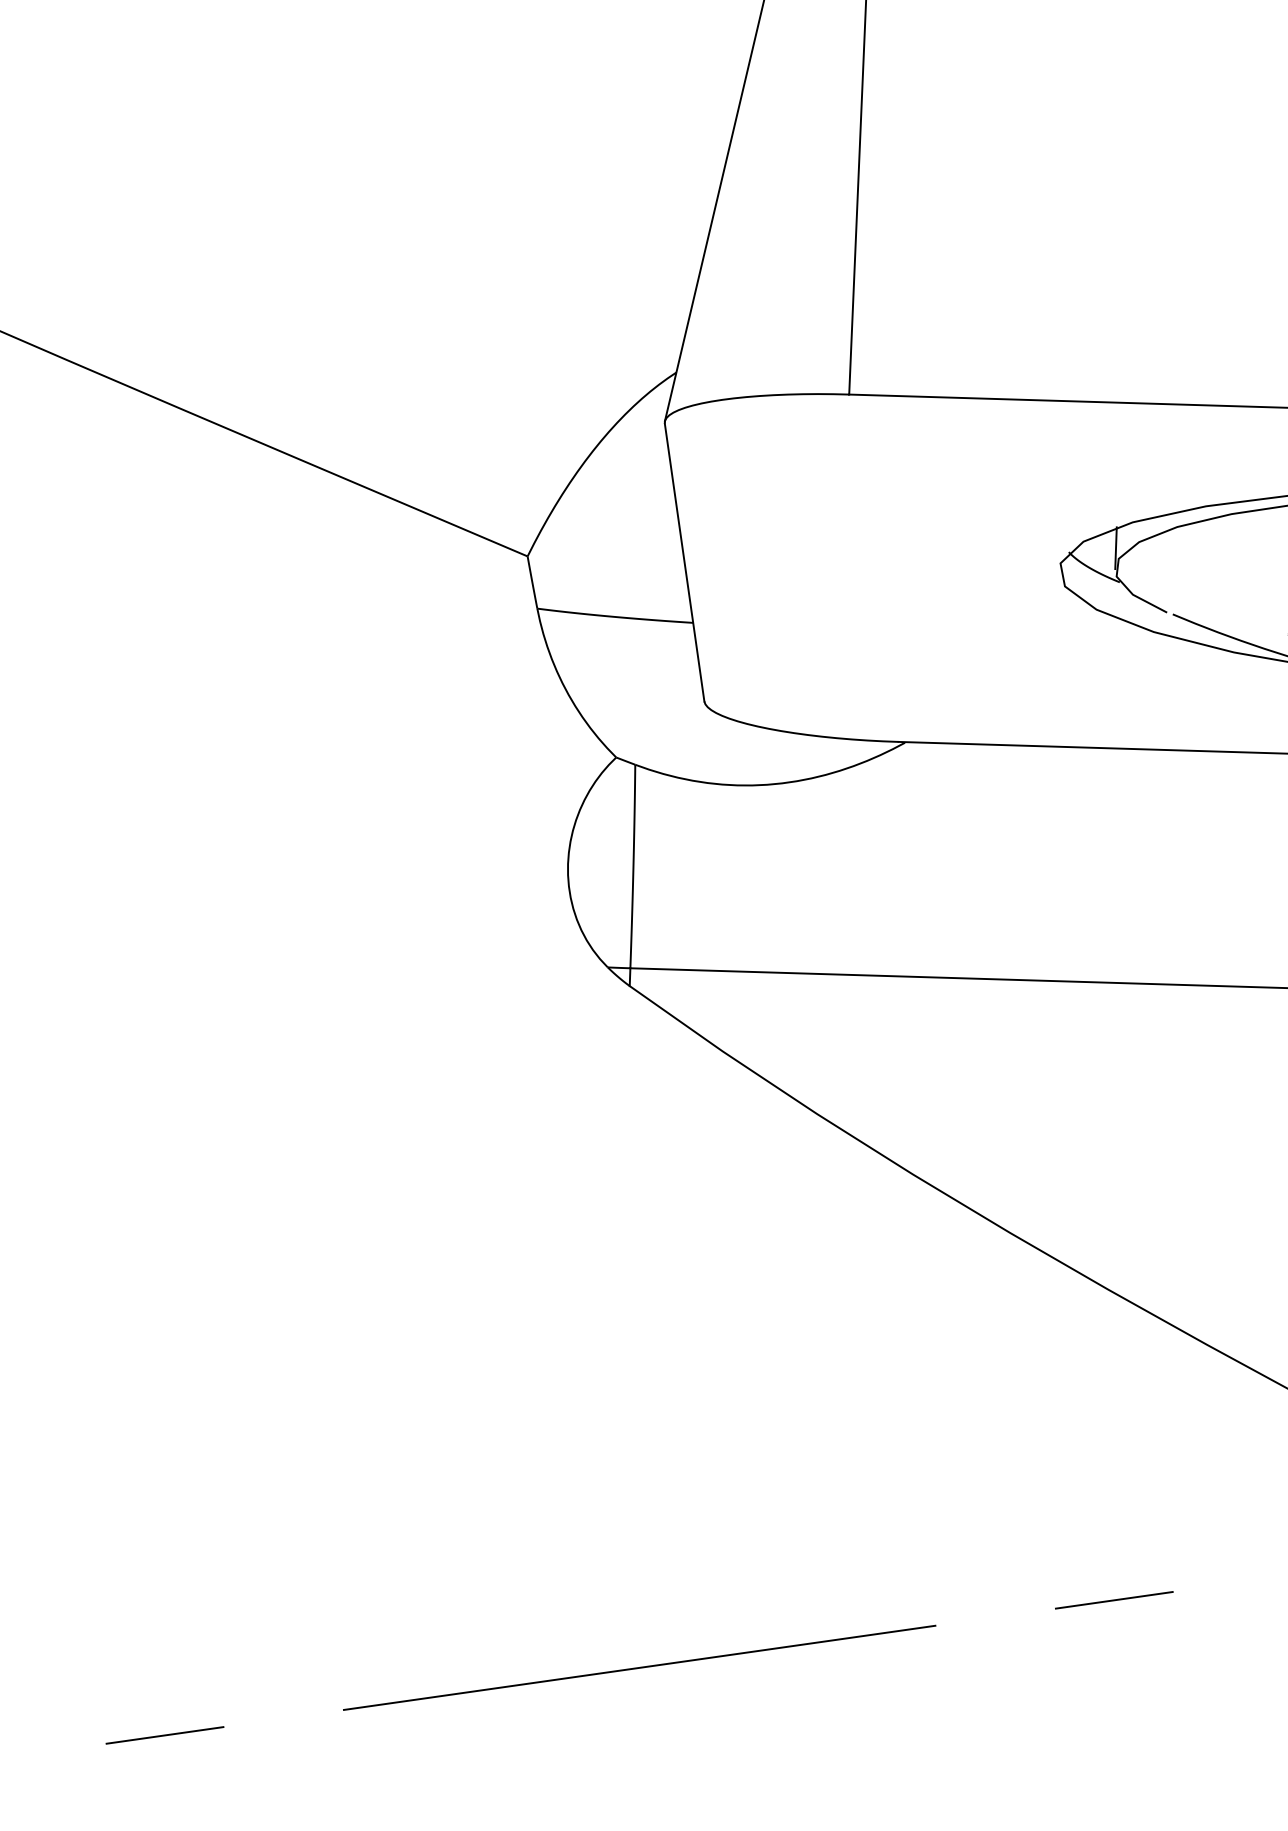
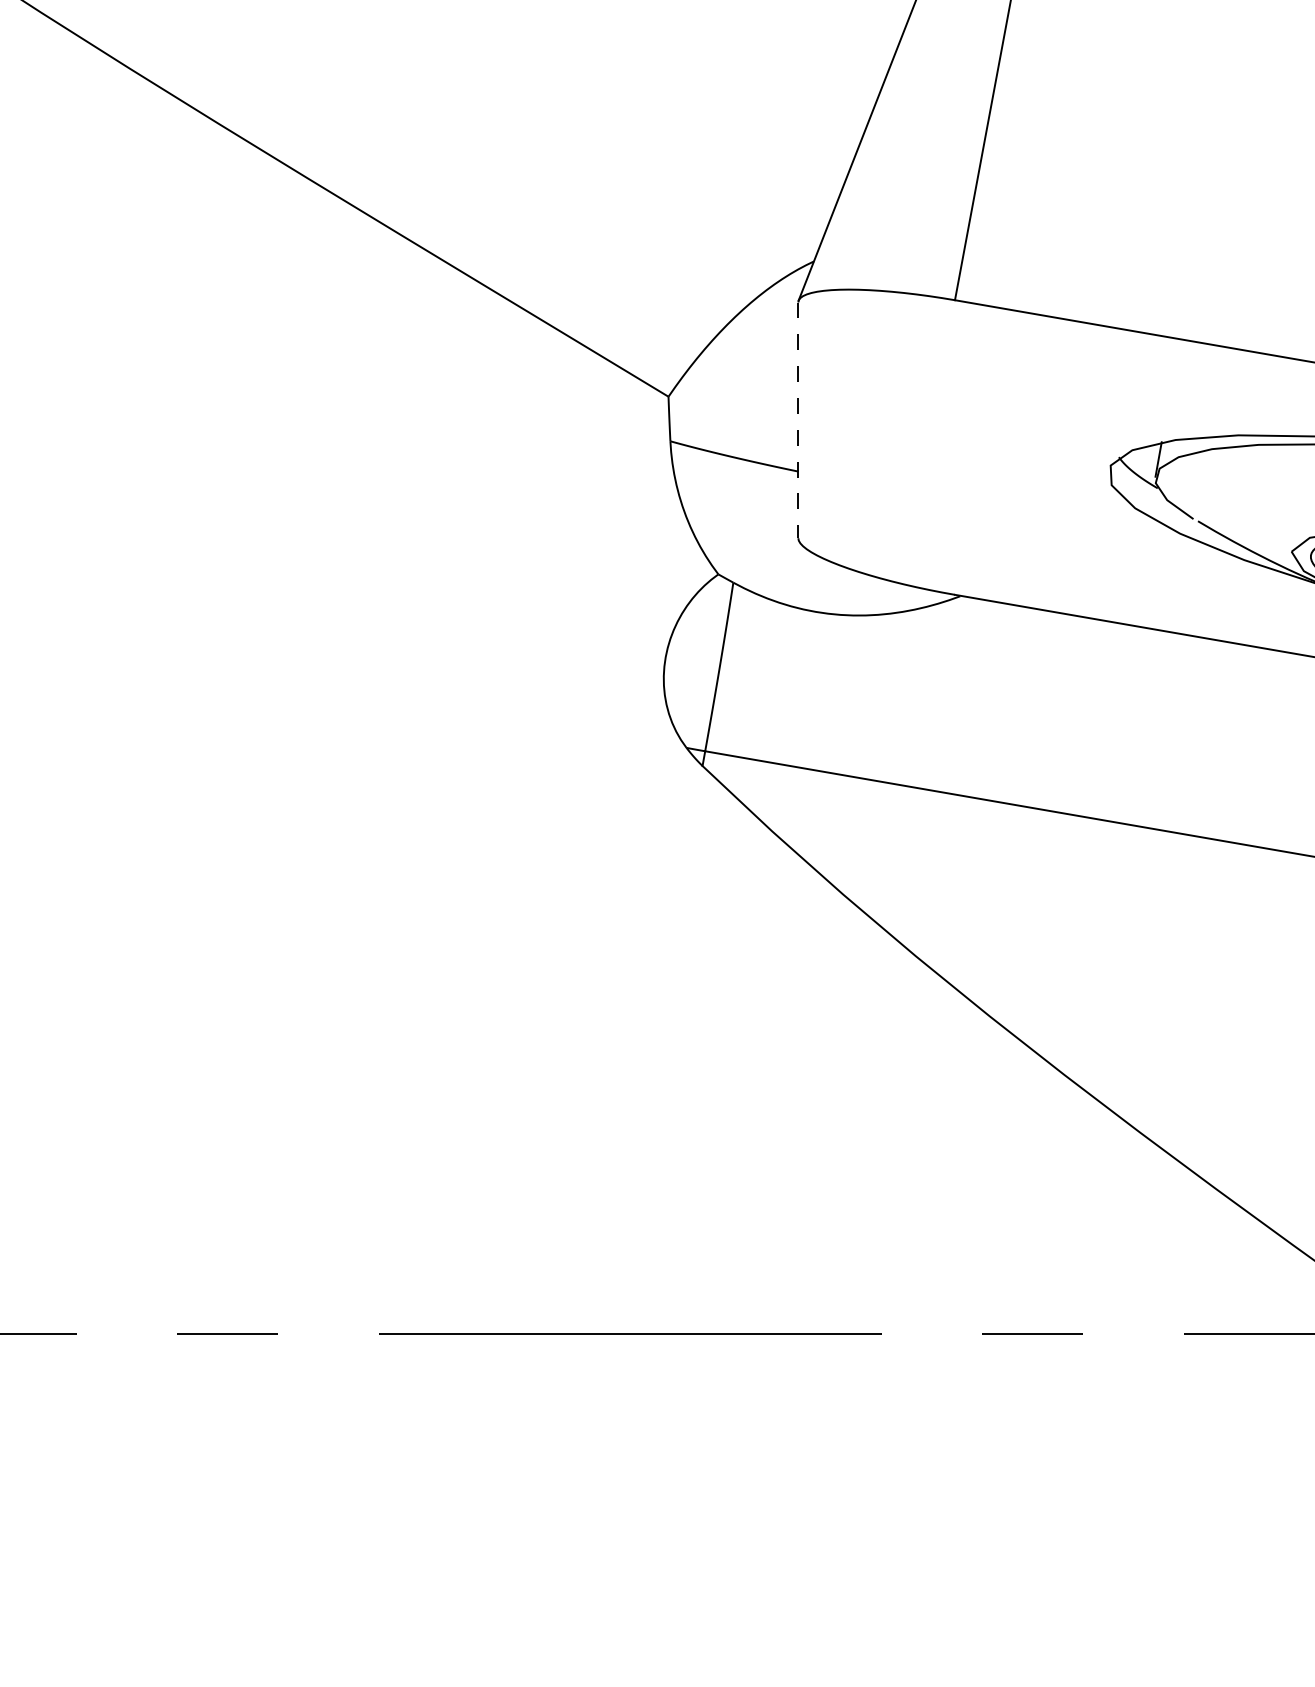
line: (684, 562) -> (798, 420), solid -> dashed

